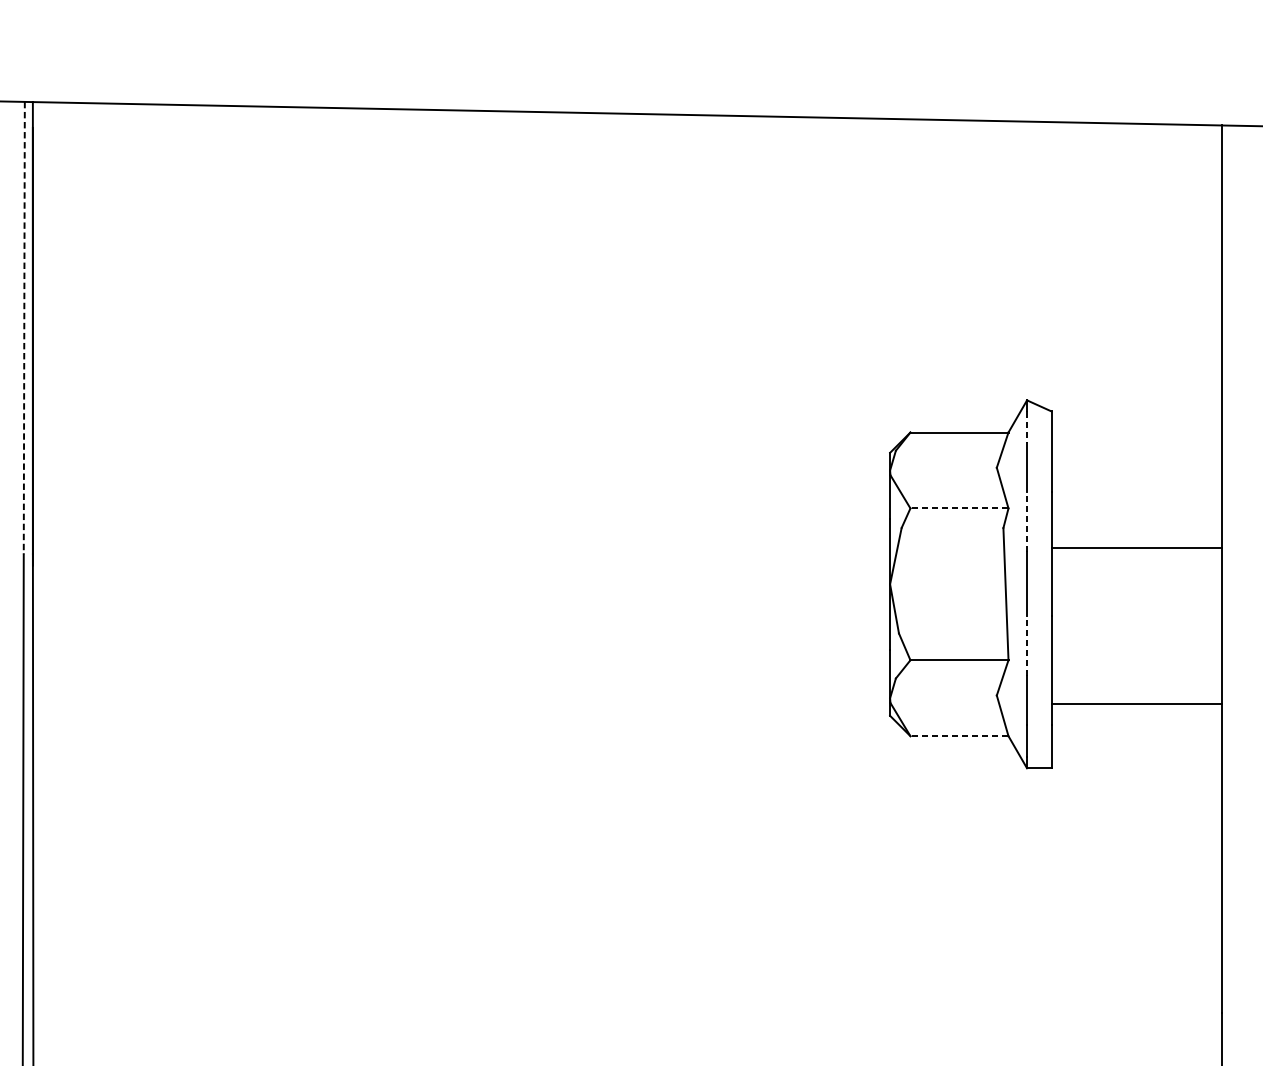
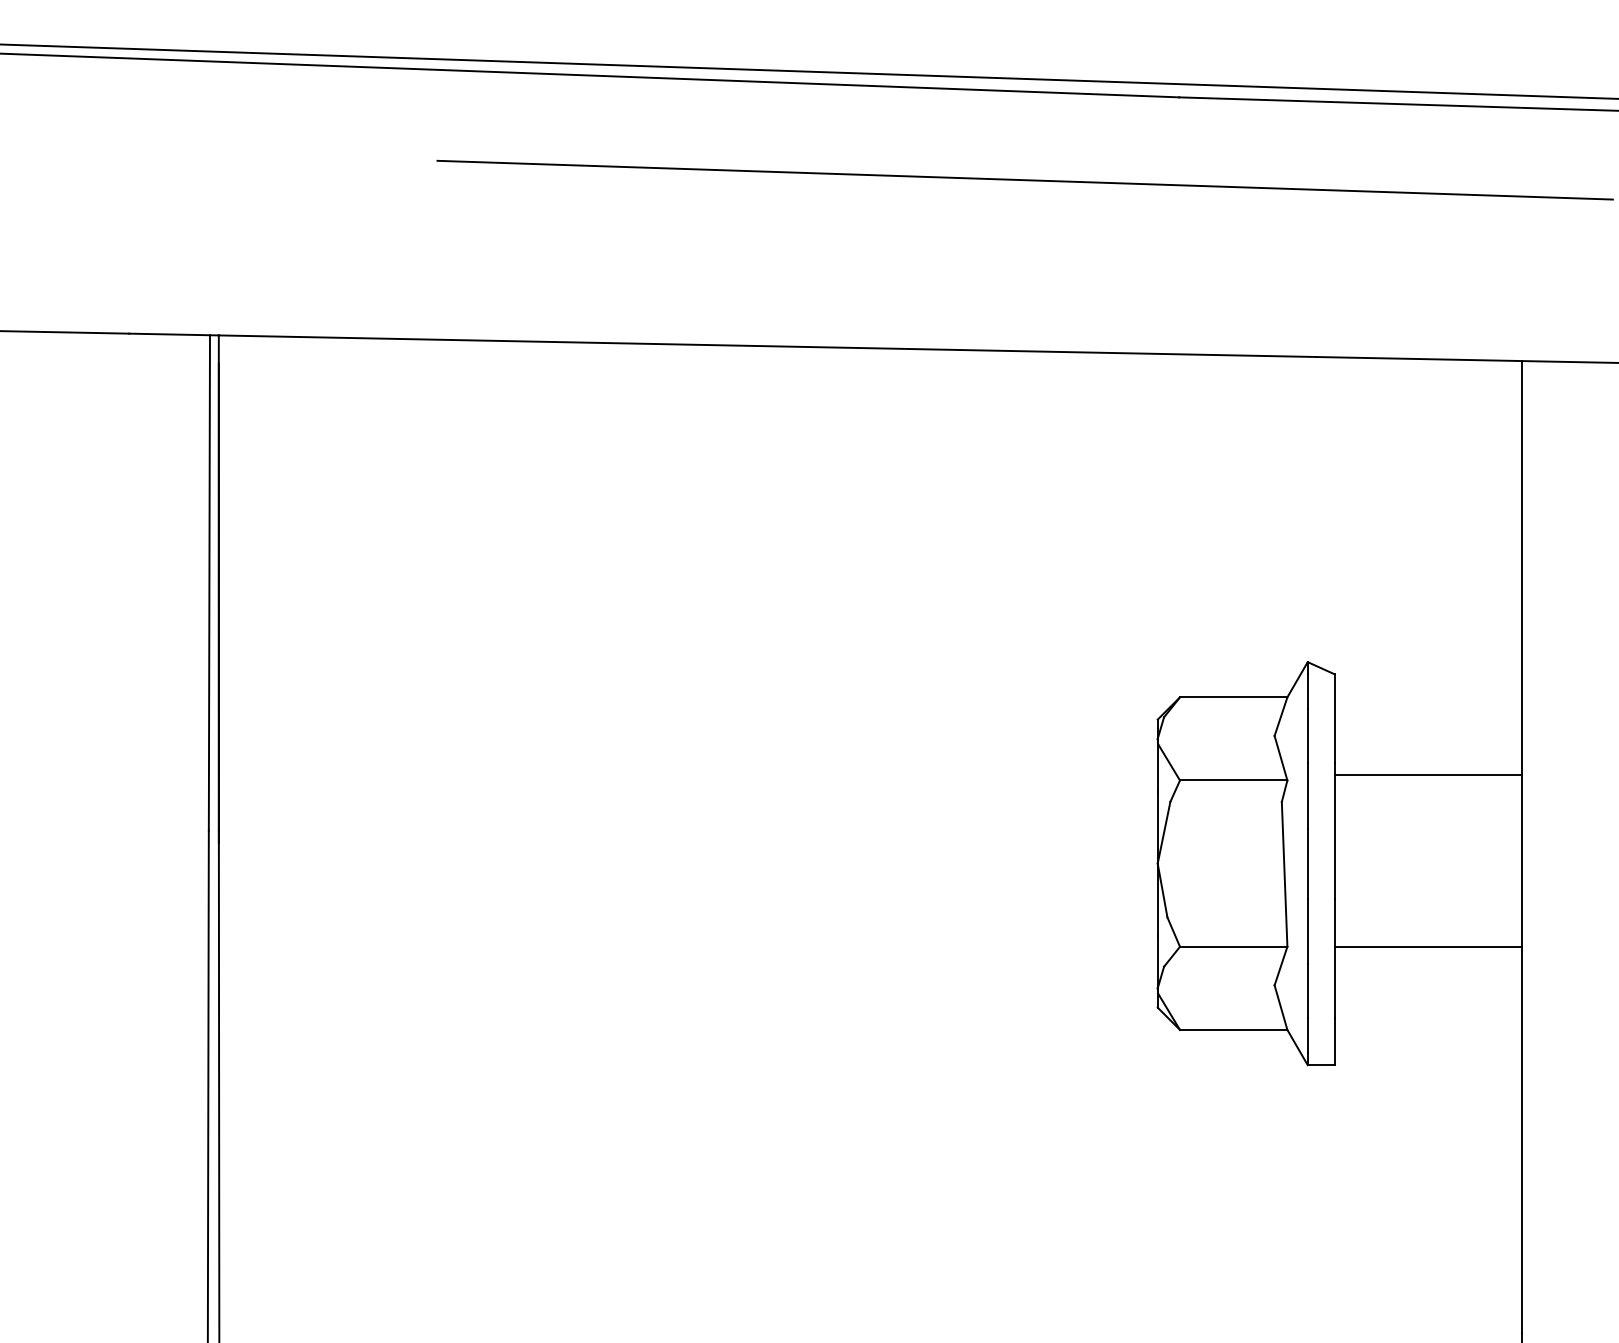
line: (24, 327) -> (209, 582), dashed -> solid
line: (1026, 428) -> (1307, 692), dashed -> solid
line: (959, 508) -> (1233, 780), dashed -> solid
line: (1026, 522) -> (1307, 795), dashed -> solid
line: (1136, 548) -> (1427, 775), moved
line: (1026, 646) -> (1307, 931), dashed -> solid
line: (1136, 703) -> (1427, 946), moved
line: (959, 735) -> (1233, 1029), dashed -> solid

